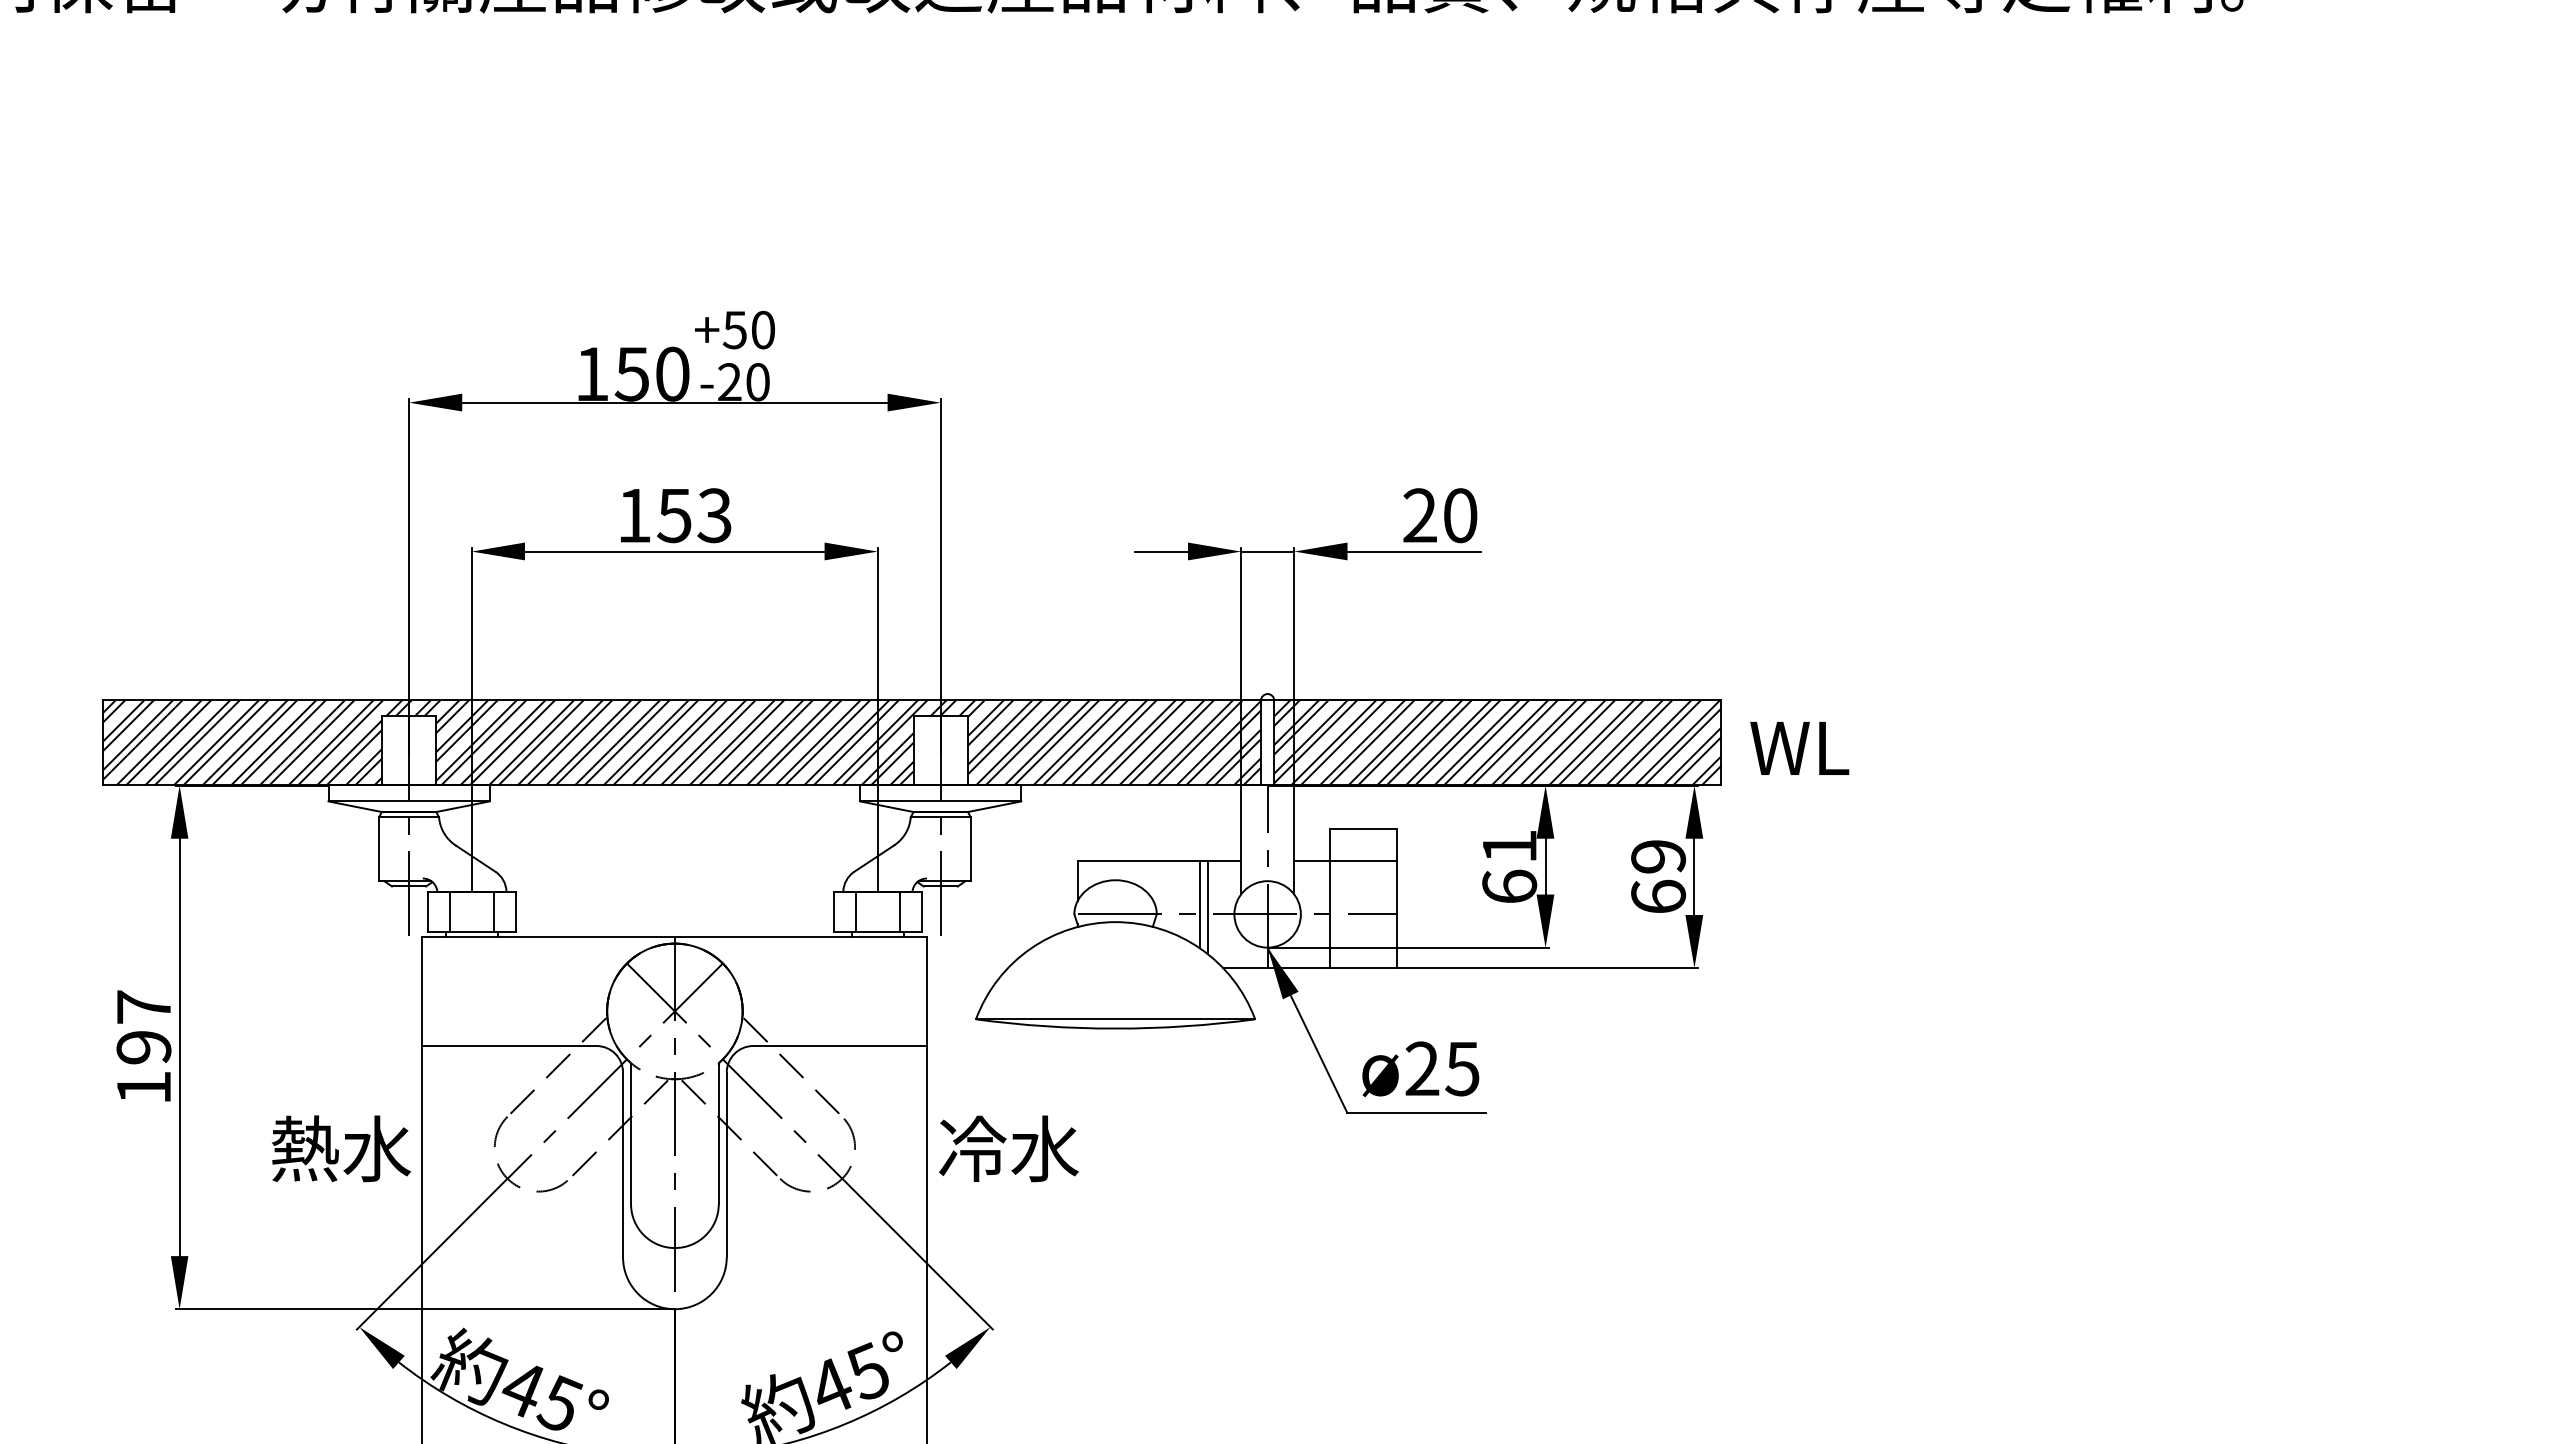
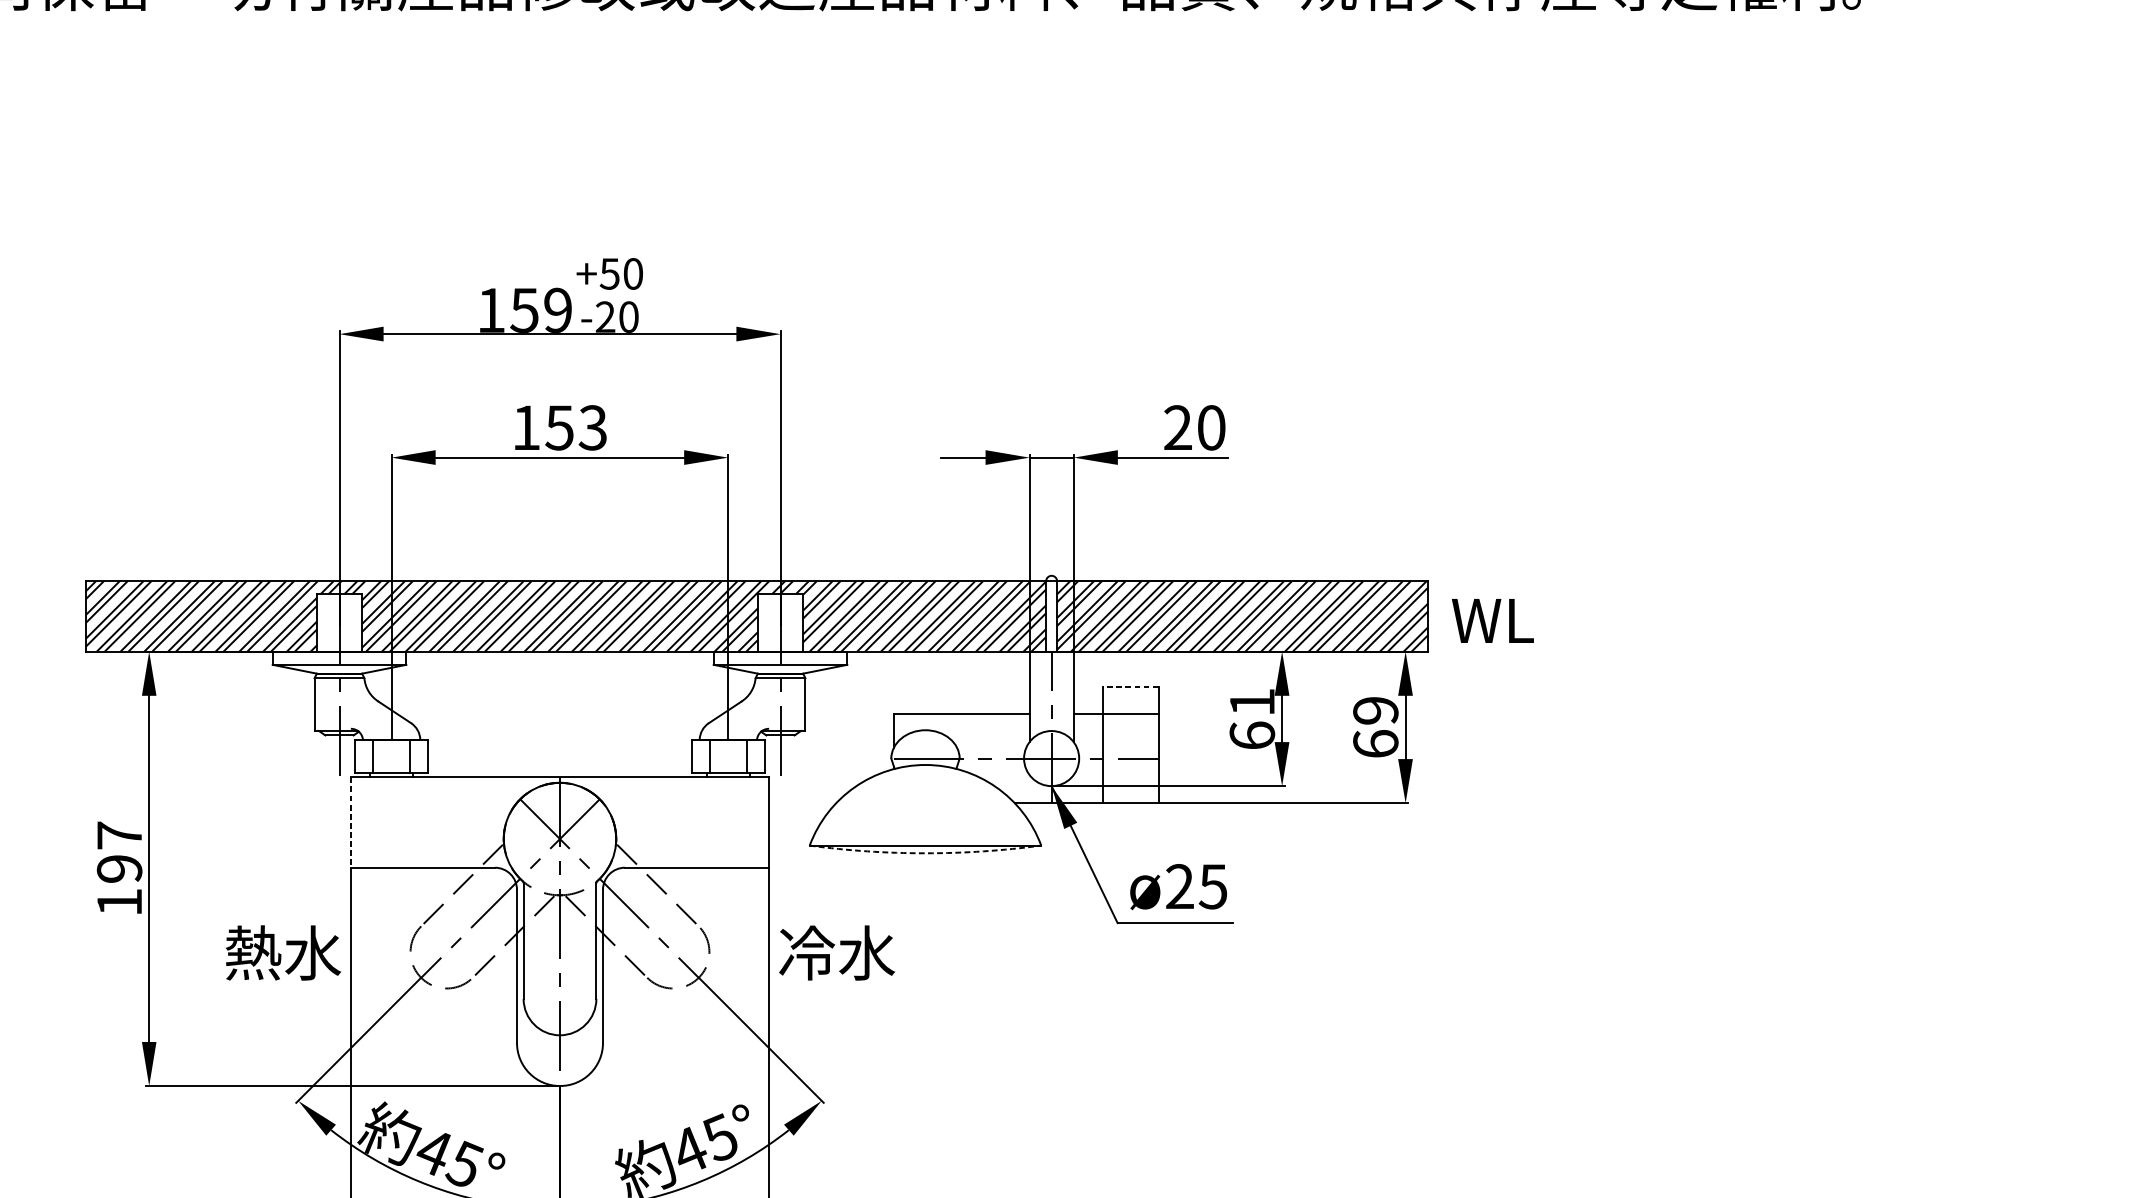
text: (672, 373) -> (558, 309), 150 -> 159
line: (1362, 828) -> (1130, 687), solid -> dashed
line: (1199, 904) -> (995, 750), removed
line: (1207, 907) -> (1001, 752), removed
line: (422, 991) -> (350, 822), solid -> dashed
arc: (1115, 1028) -> (925, 853), solid -> dashed

